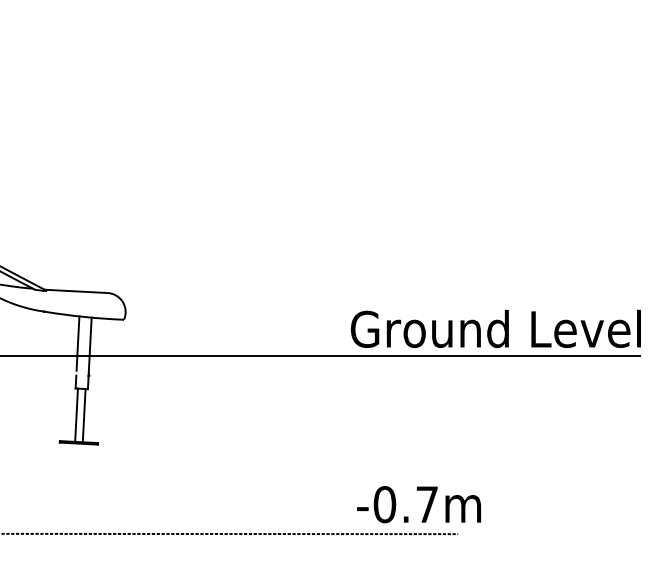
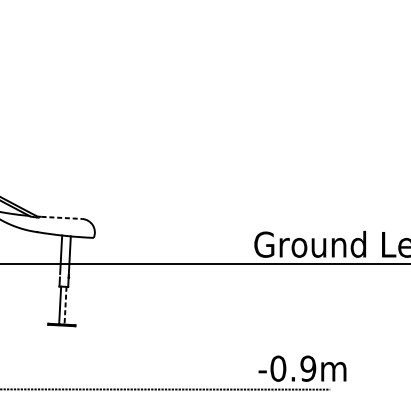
line: (78, 291) -> (61, 217), solid -> dashed
line: (84, 415) -> (65, 305), solid -> dashed
text: (427, 504) -> (308, 368), -0.7m -> -0.9m

